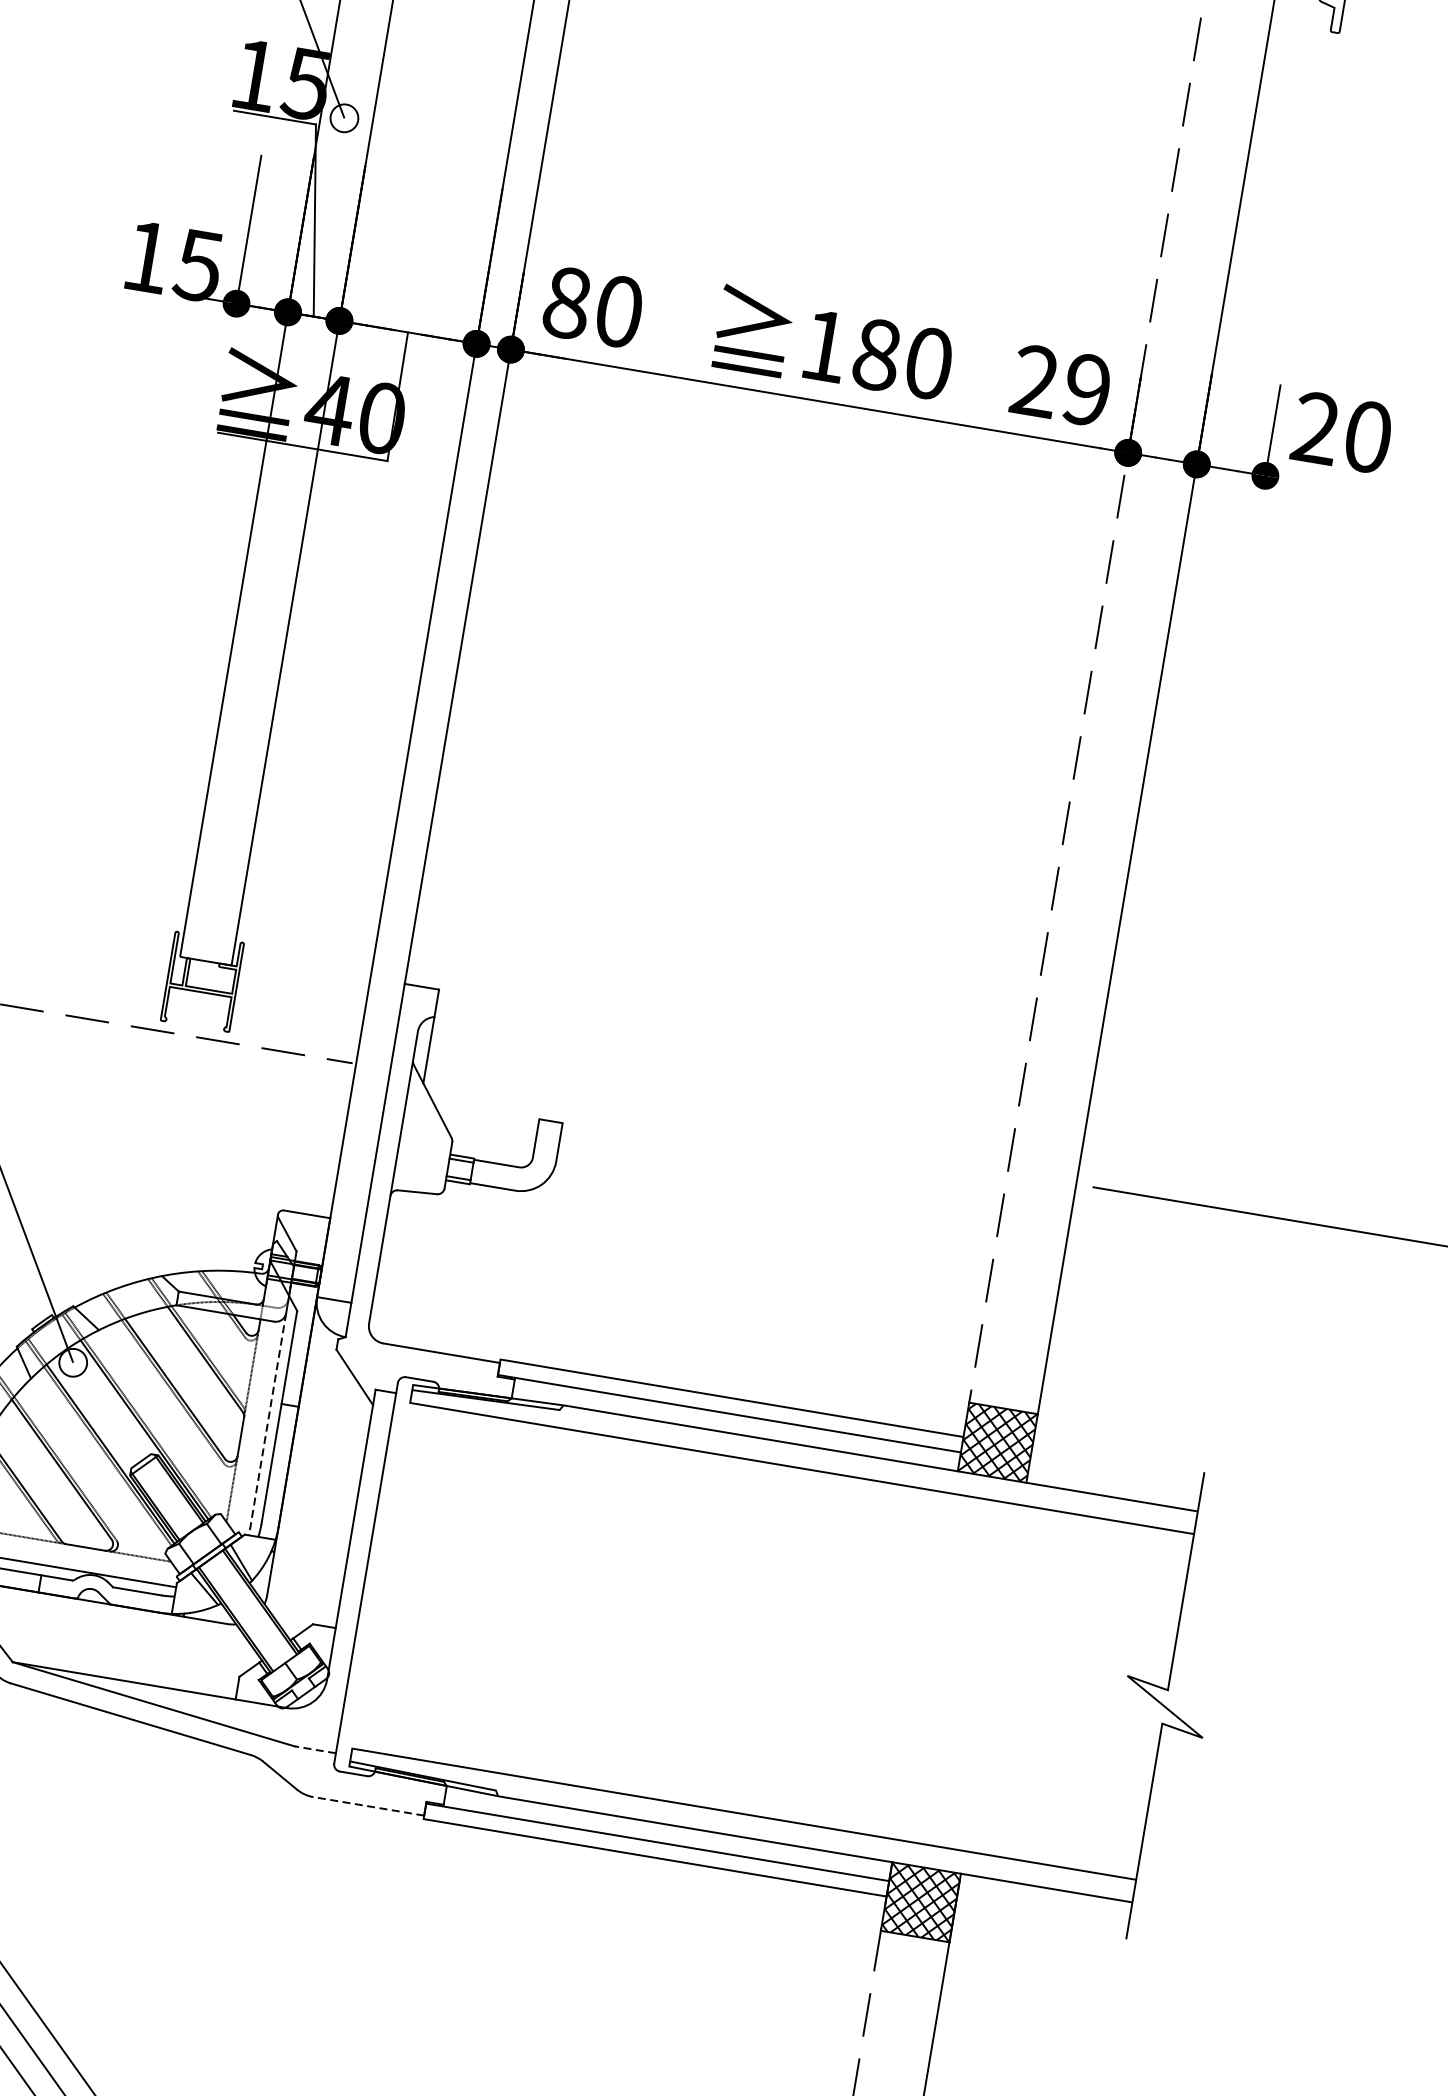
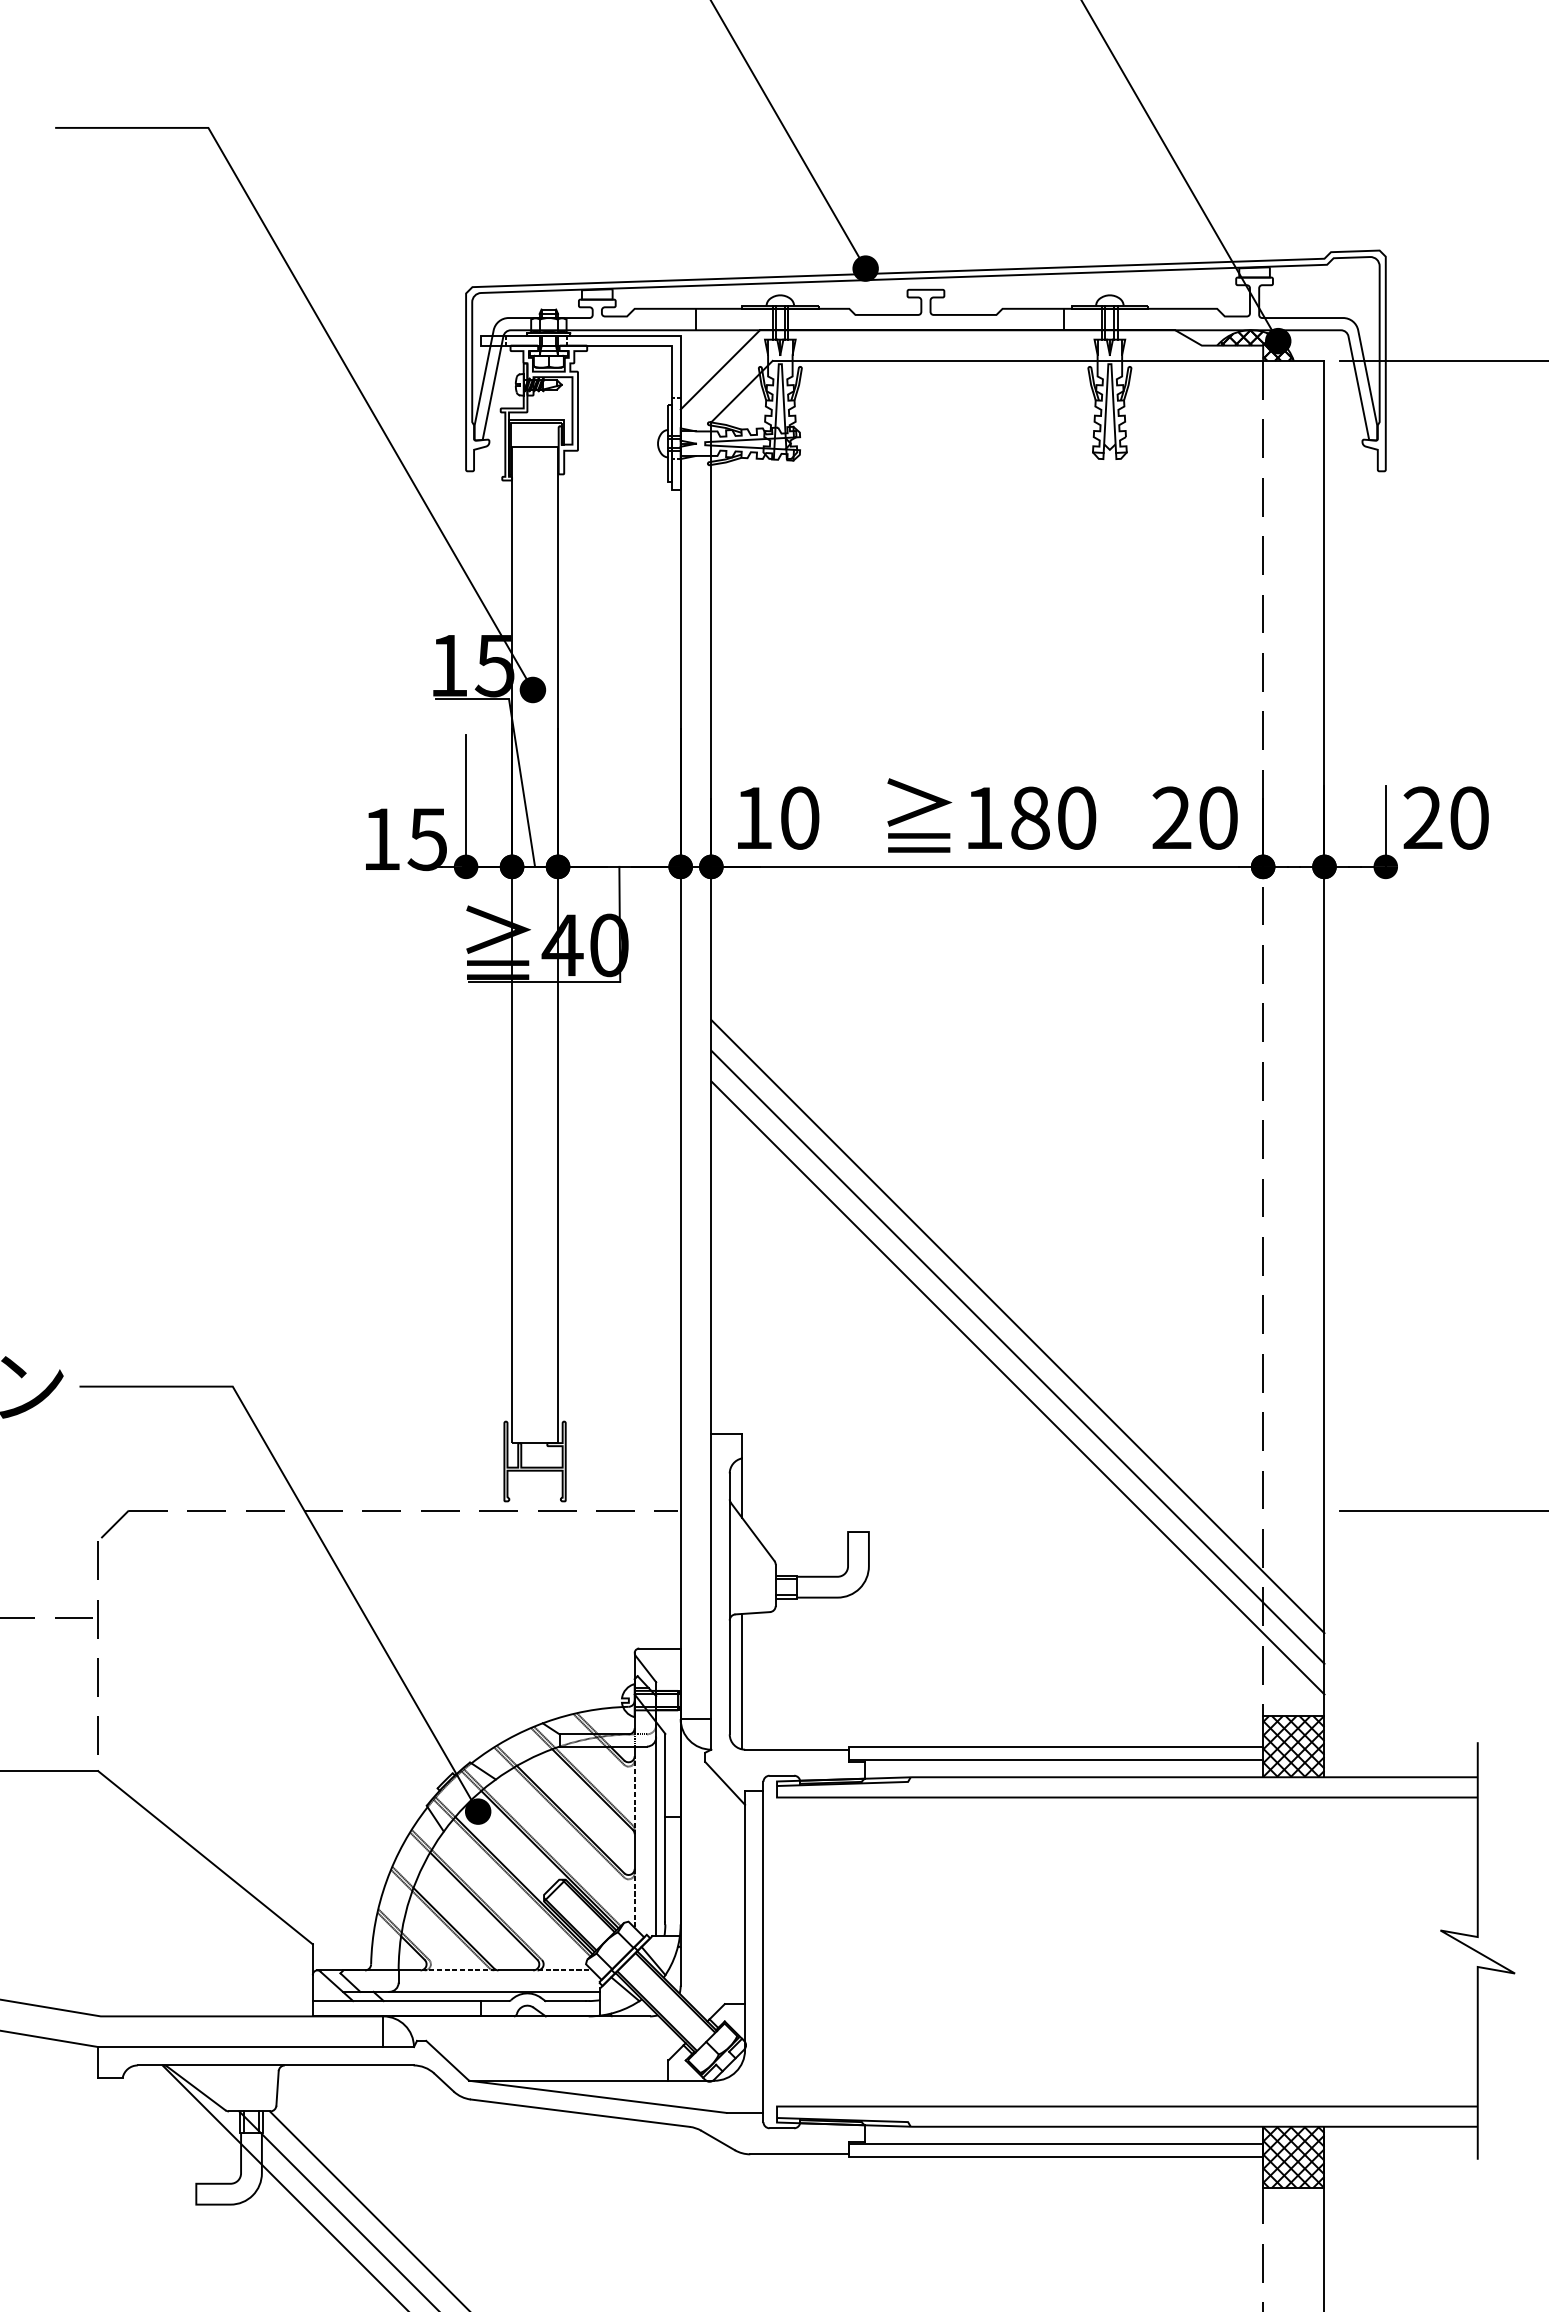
fill: (344, 117) -> (532, 689), added
text: (567, 302) -> (753, 817), 80 -> 10
text: (1087, 389) -> (1218, 817), 29 -> 20
line: (767, 921) -> (1017, 1326), added
line: (761, 954) -> (1017, 1356), added
line: (755, 989) -> (1017, 1387), added
line: (393, 1266) -> (742, 1681), added
fill: (72, 1362) -> (477, 1811), added
line: (267, 1425) -> (656, 1837), dashed -> solid
line: (314, 1749) -> (744, 2112), dashed -> solid
line: (368, 1806) -> (799, 2154), dashed -> solid

